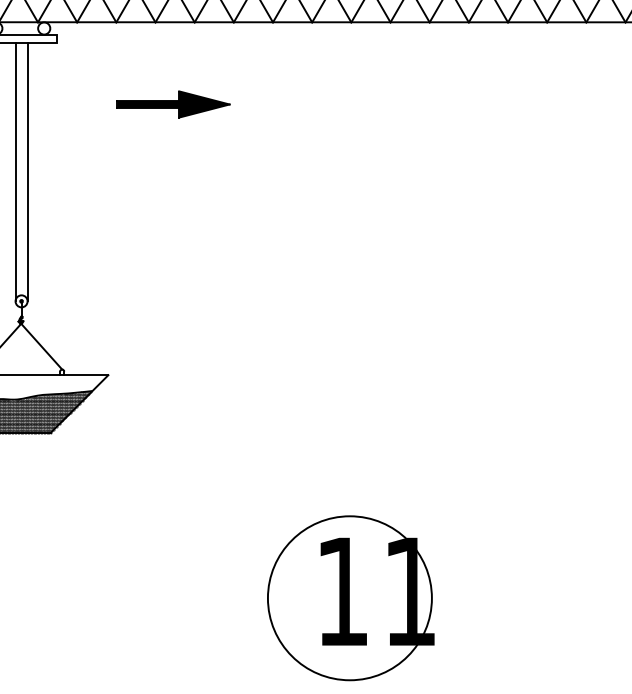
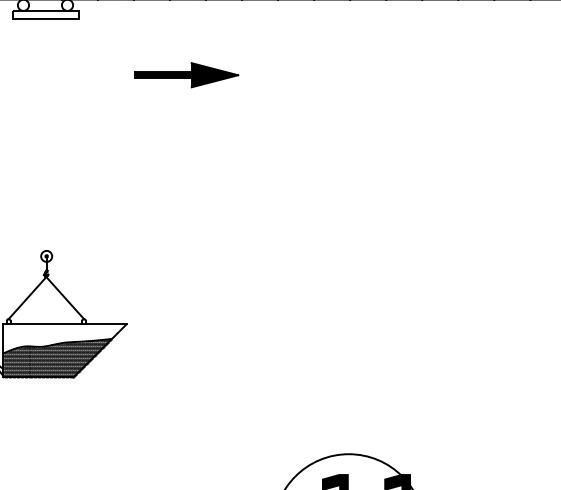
line: (15, 172) -> (41, 137), removed
line: (27, 172) -> (52, 137), removed

